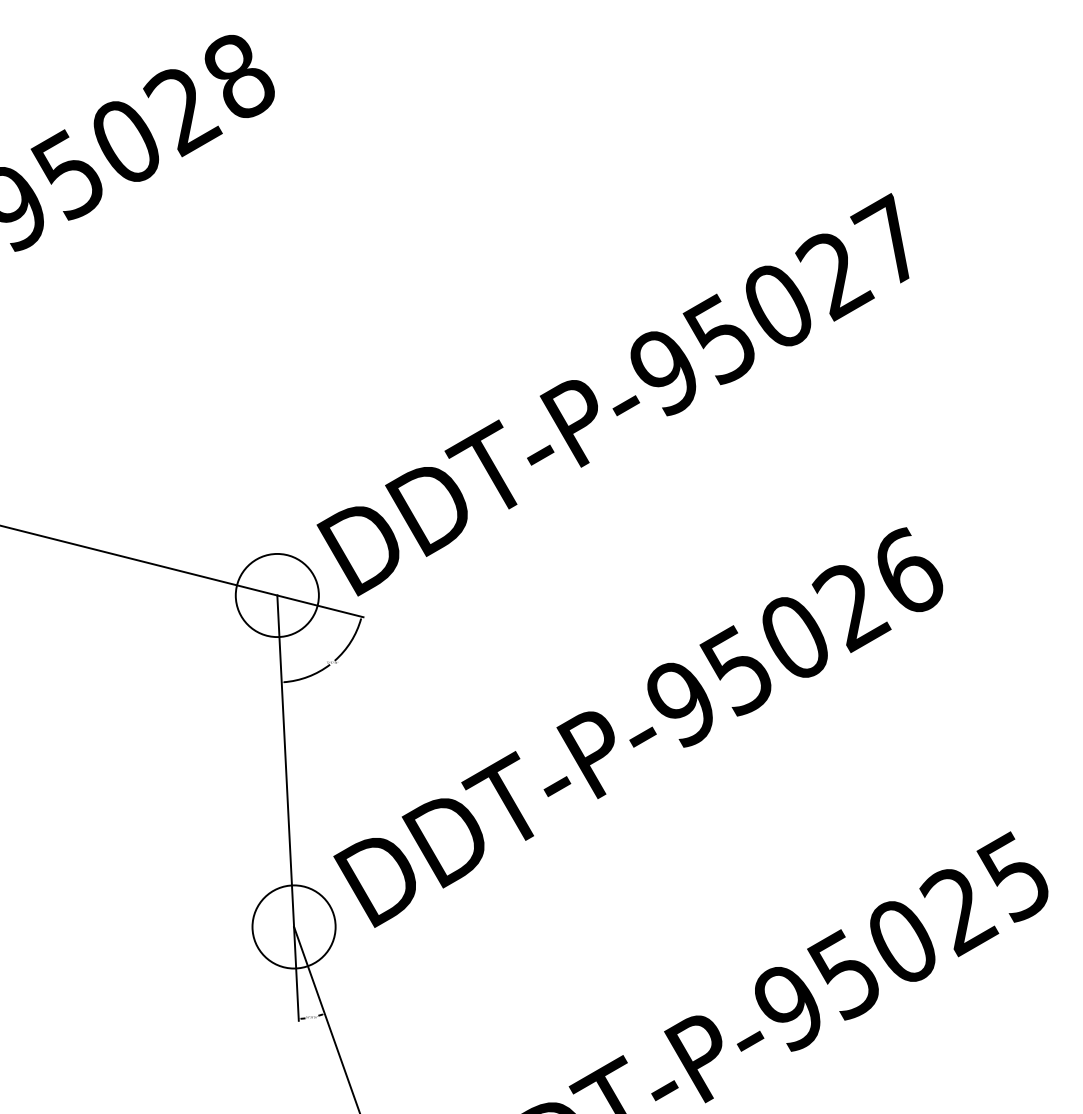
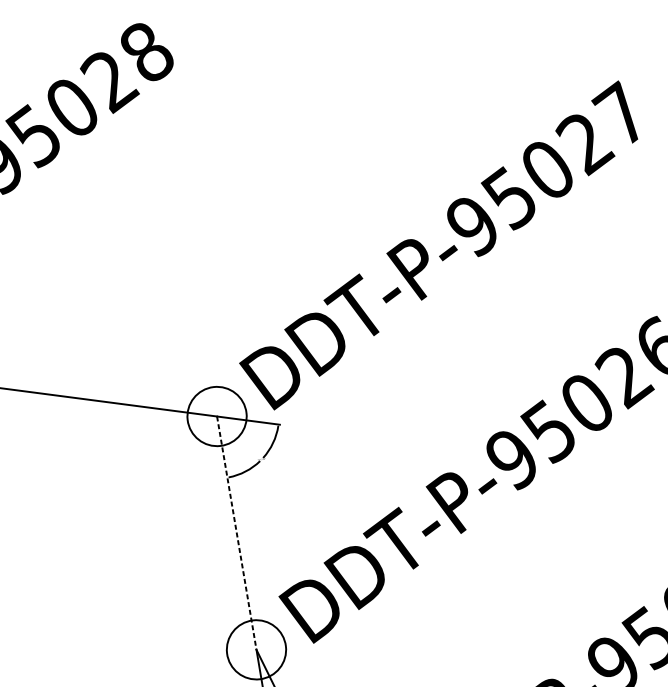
line: (285, 761) -> (236, 533), solid -> dashed

